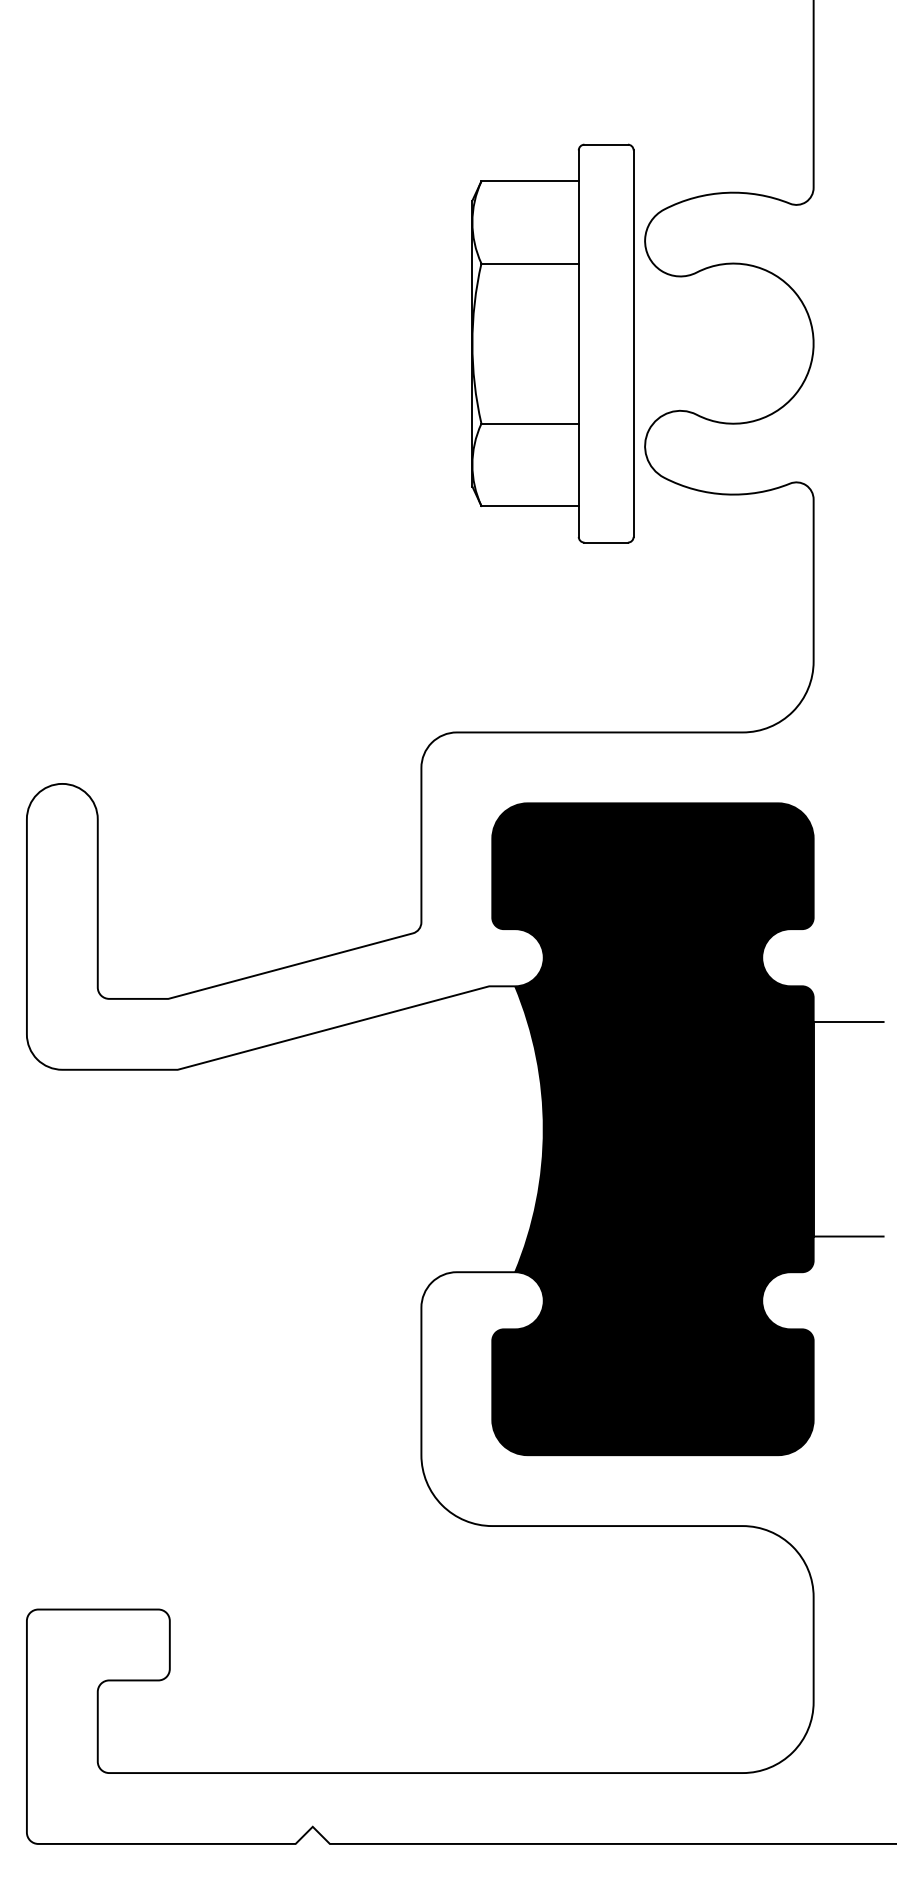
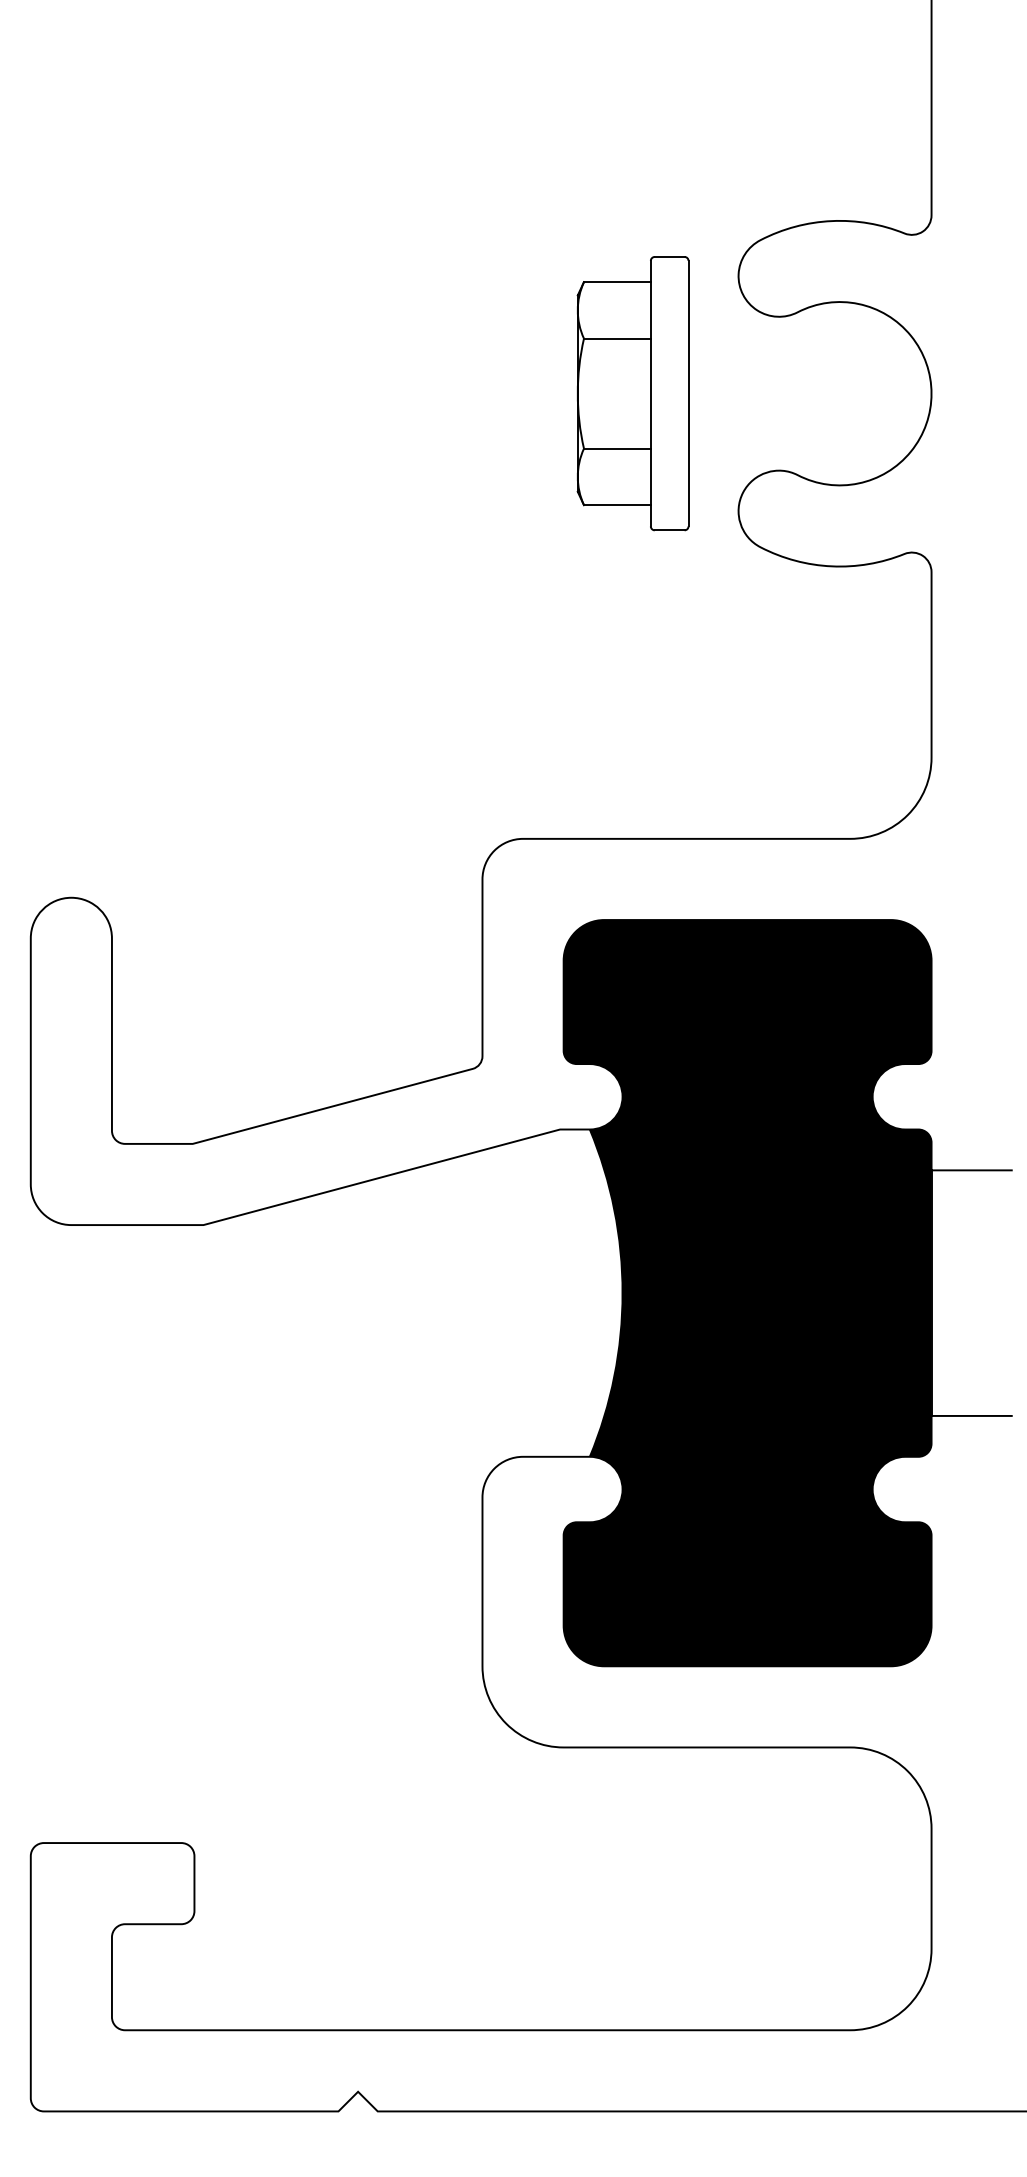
part: (552, 343) -> (632, 393), size x0.6

